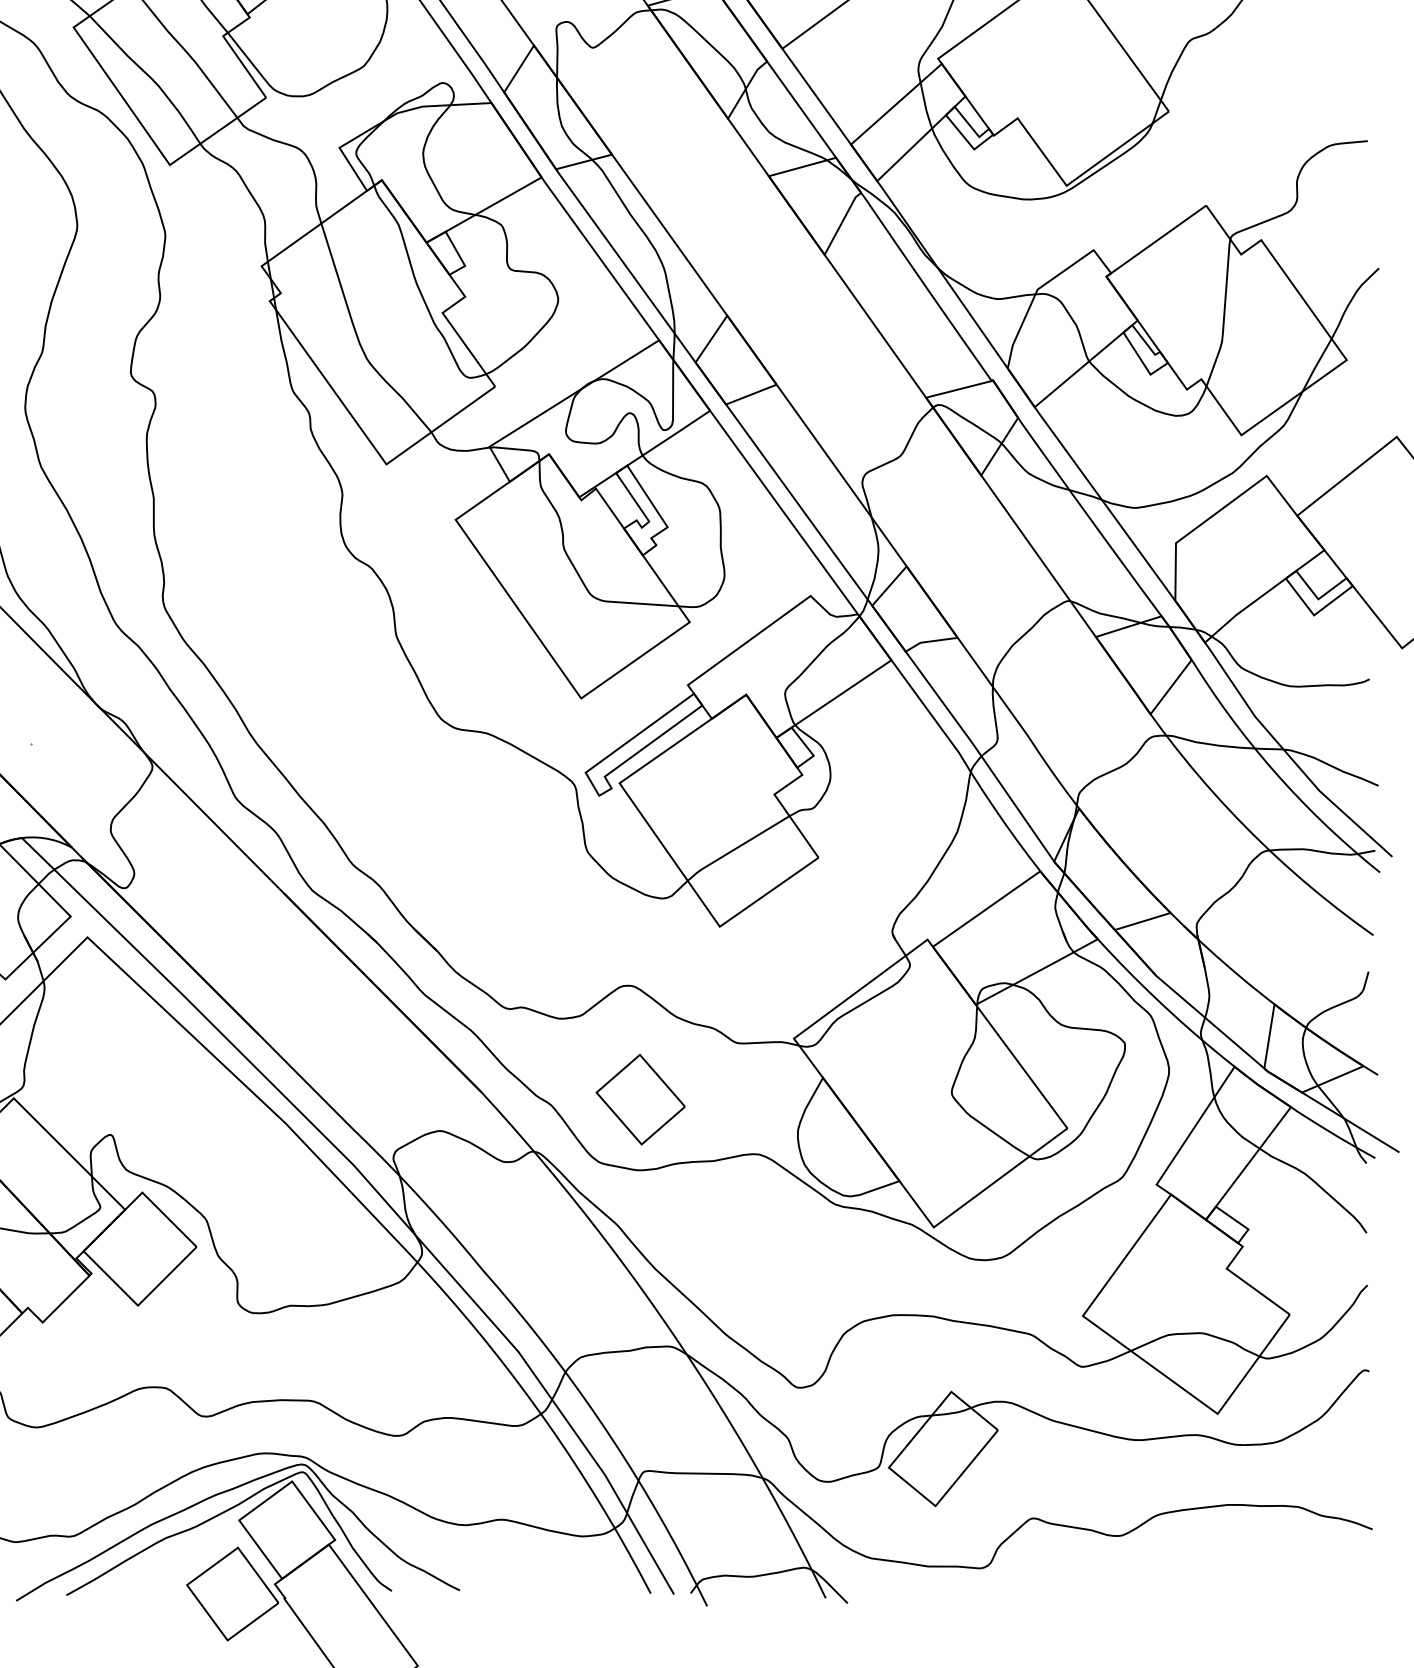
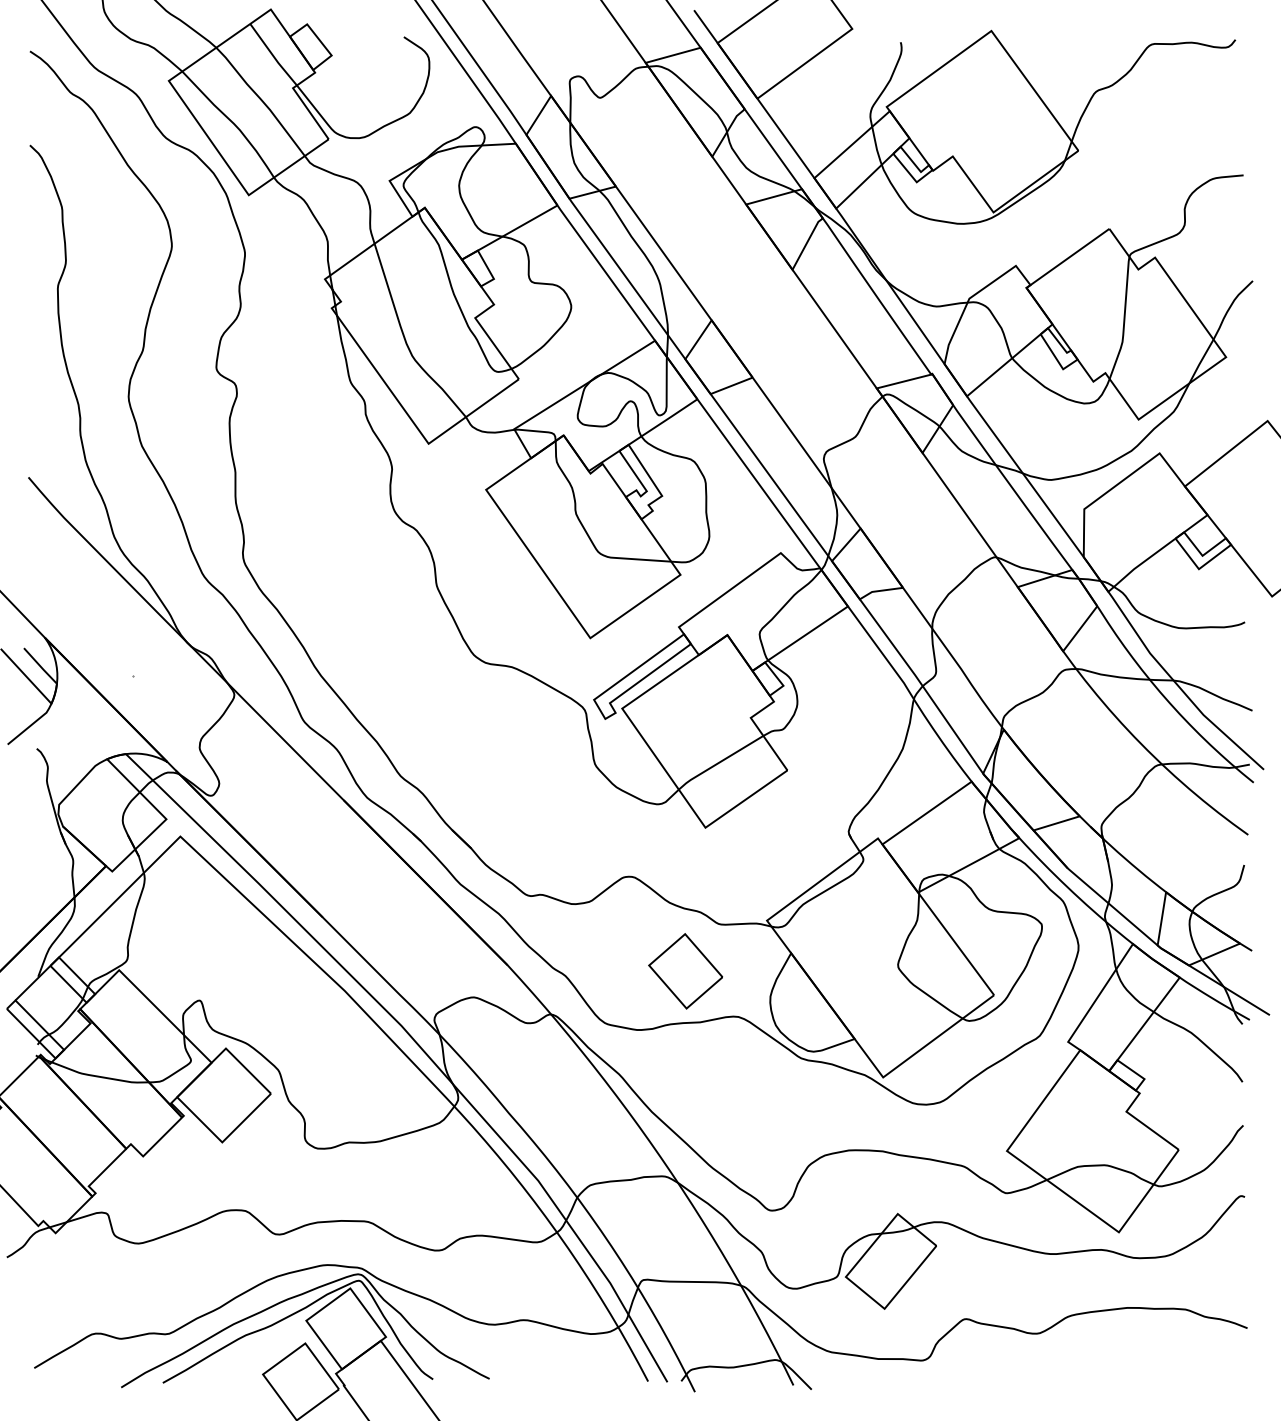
part: (640, 1099) -> (685, 971), moved

